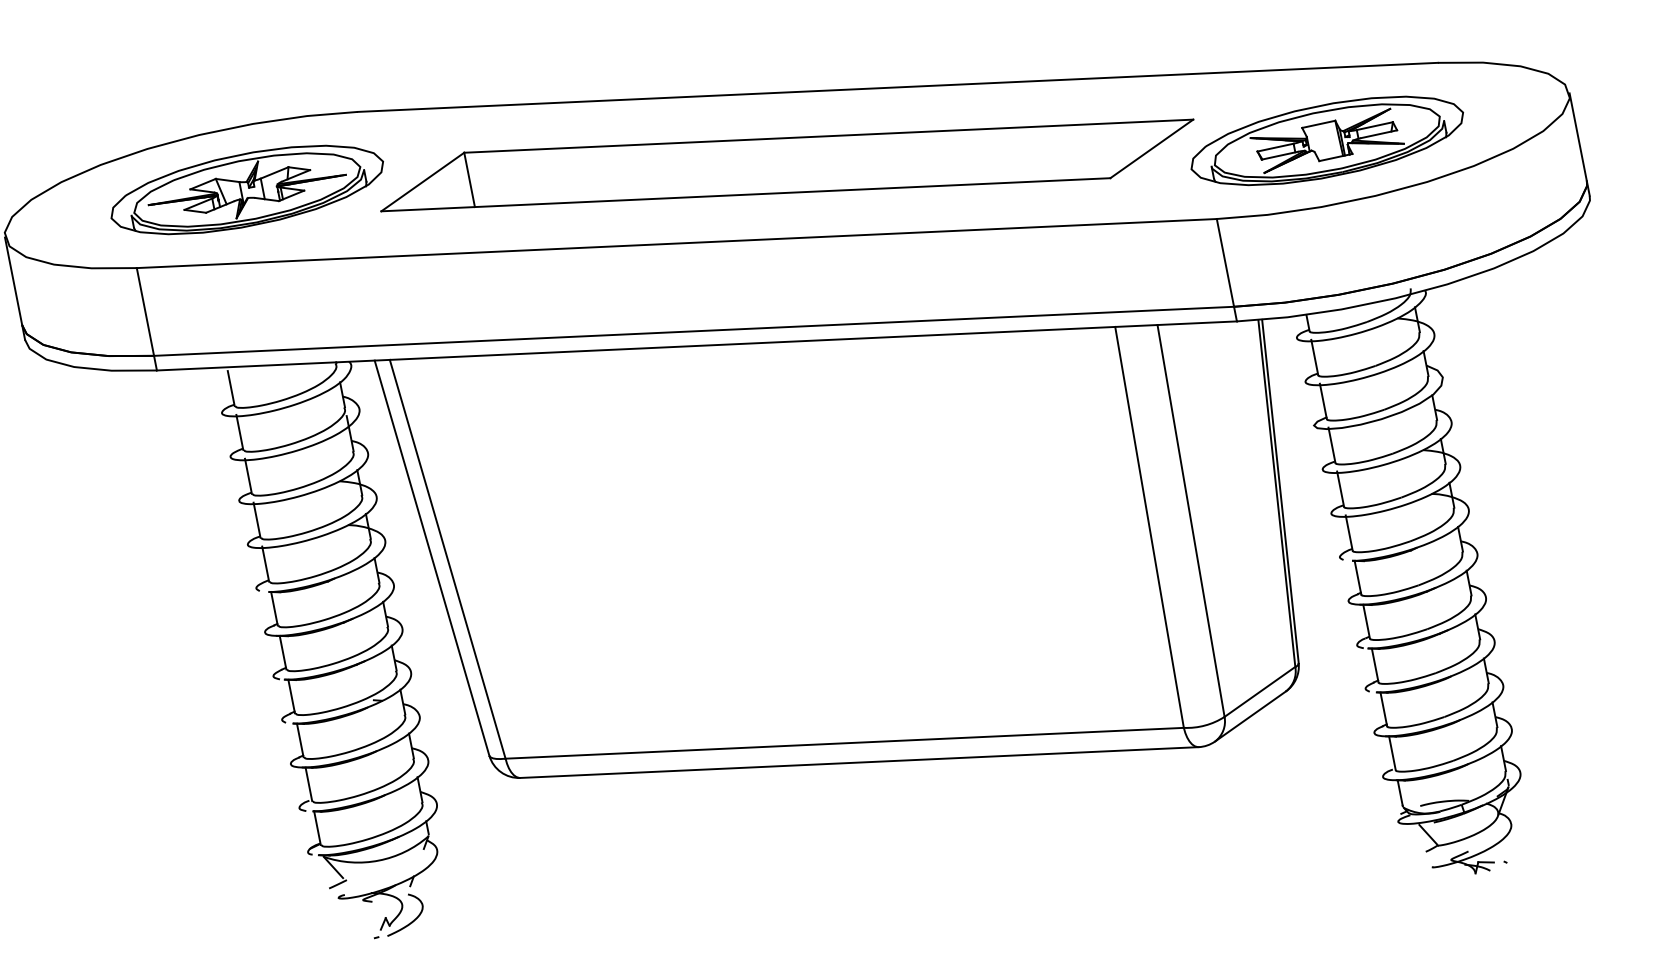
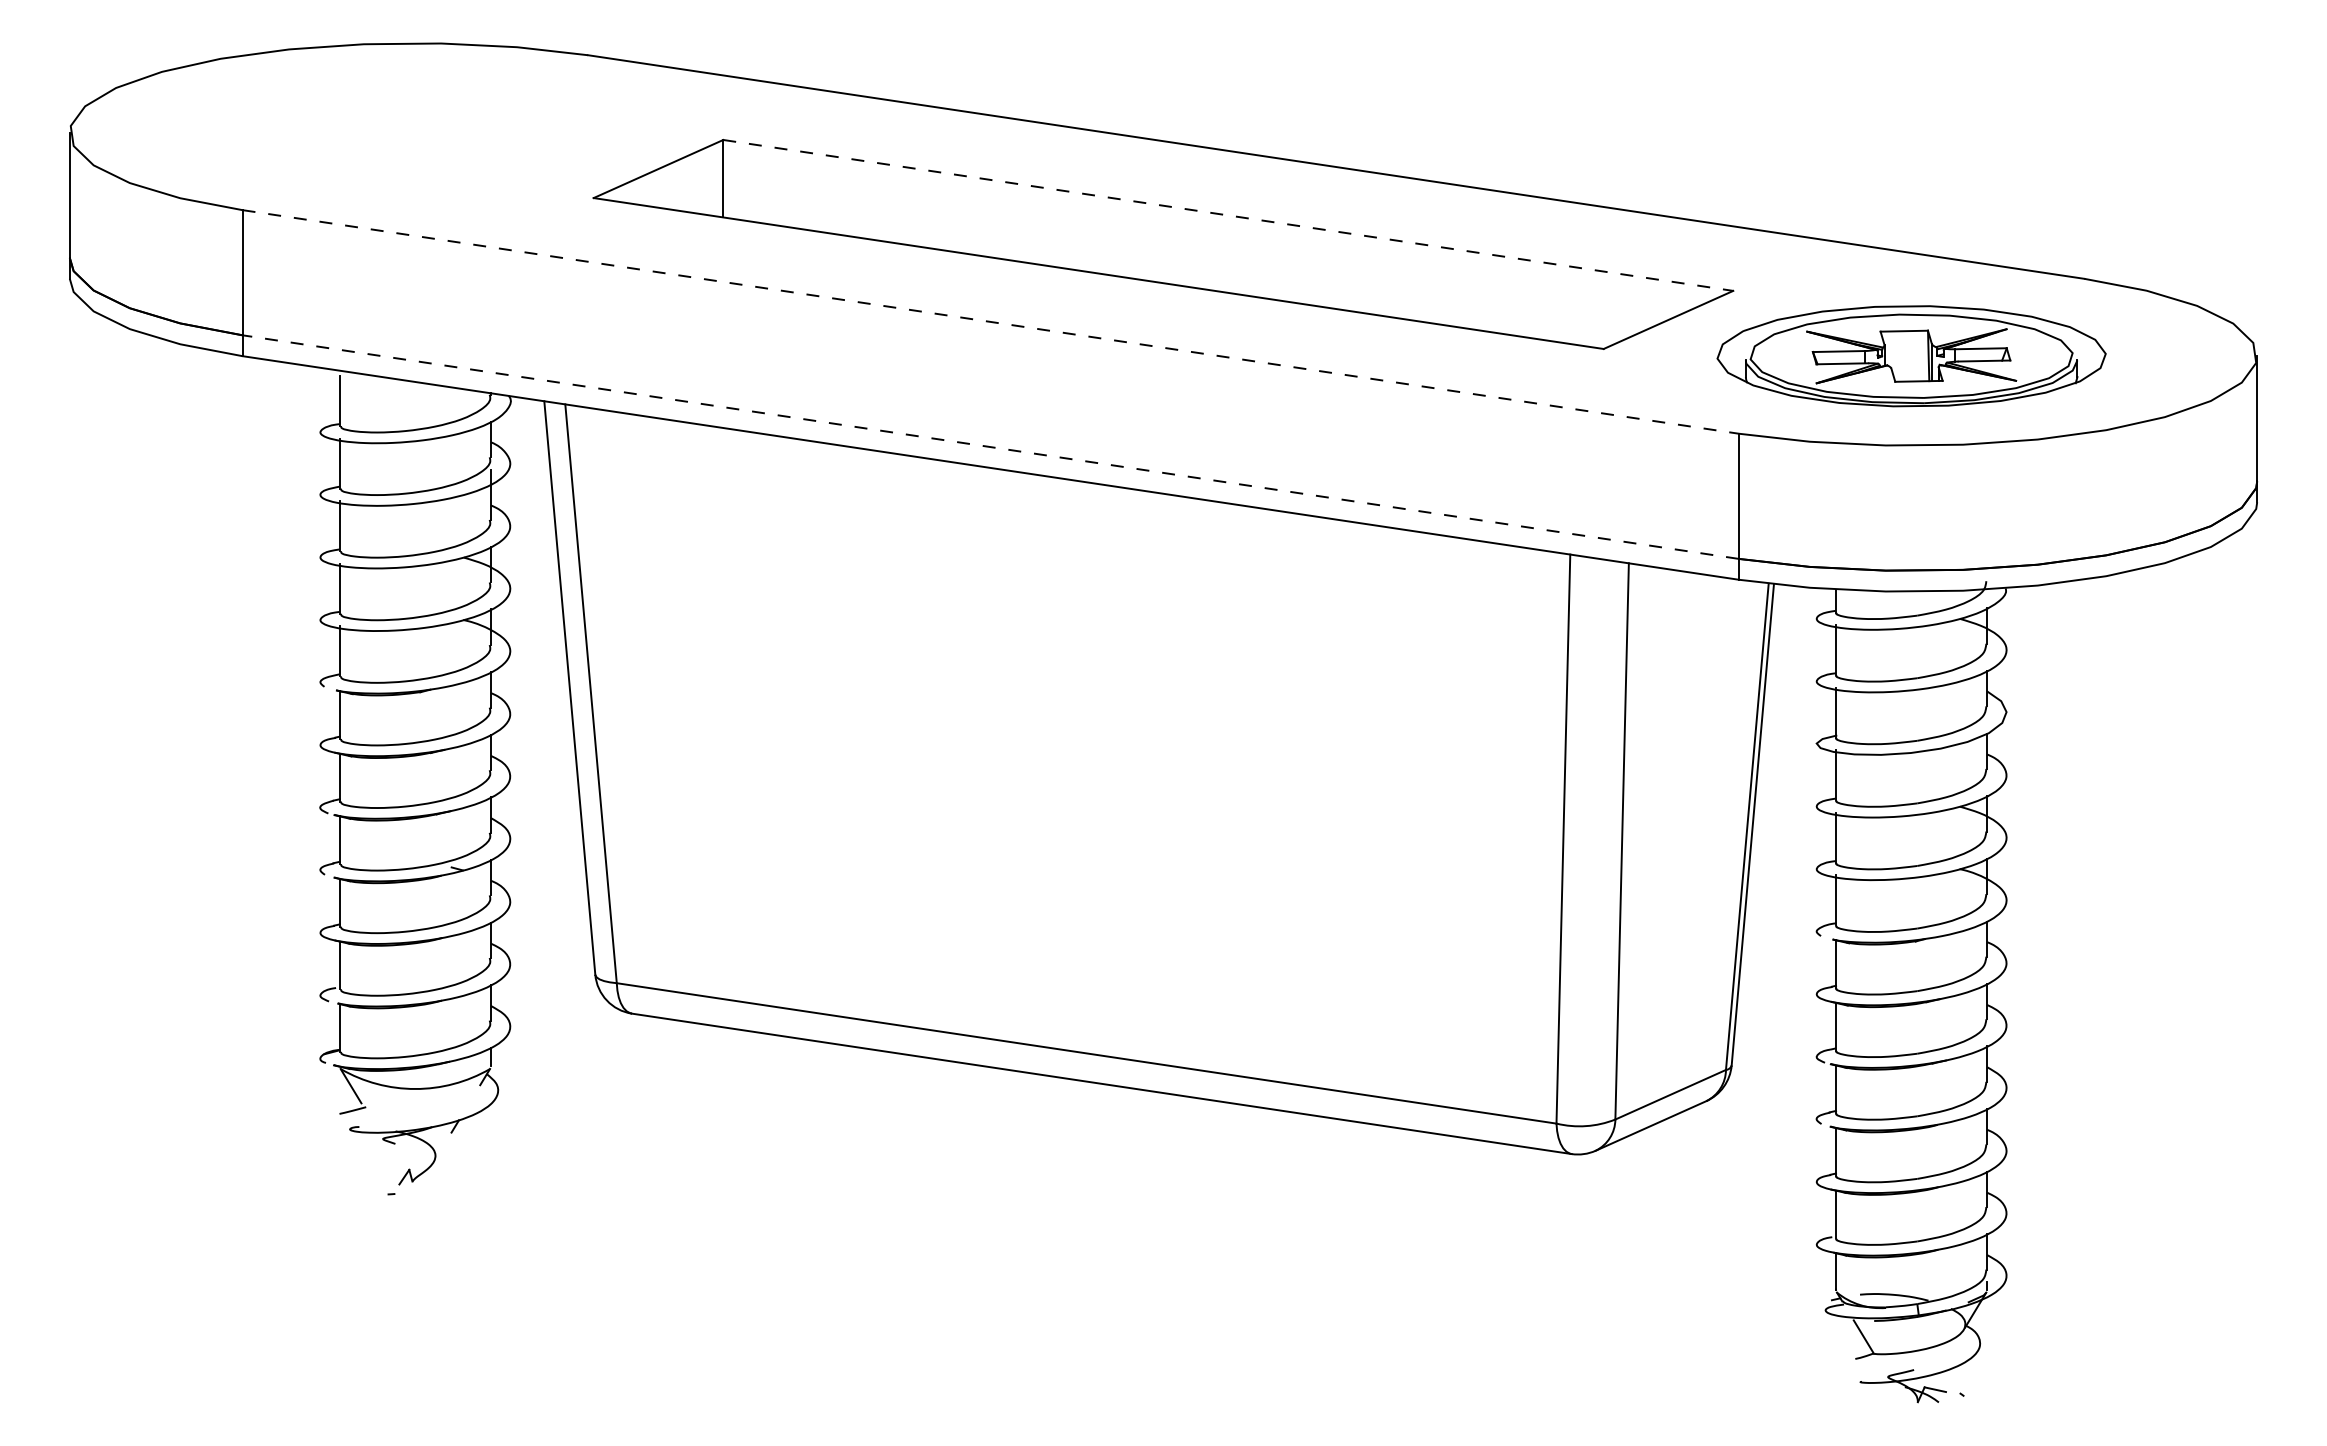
line: (828, 136) -> (1228, 215), solid -> dashed
part: (247, 189) -> (415, 132), removed
line: (677, 243) -> (991, 322), solid -> dashed
line: (693, 331) -> (990, 447), solid -> dashed
curve: (410, 922) -> (442, 1182), removed

